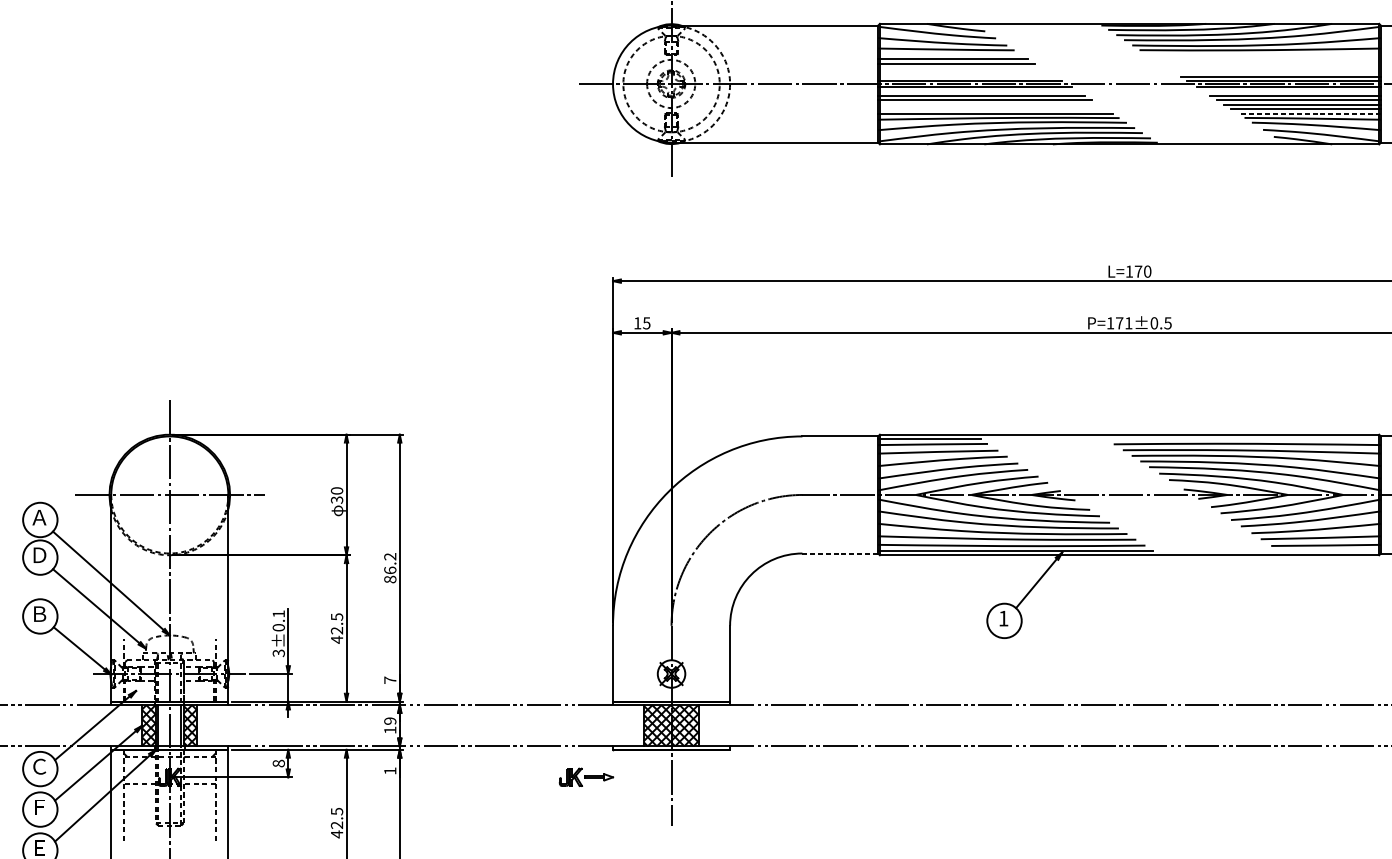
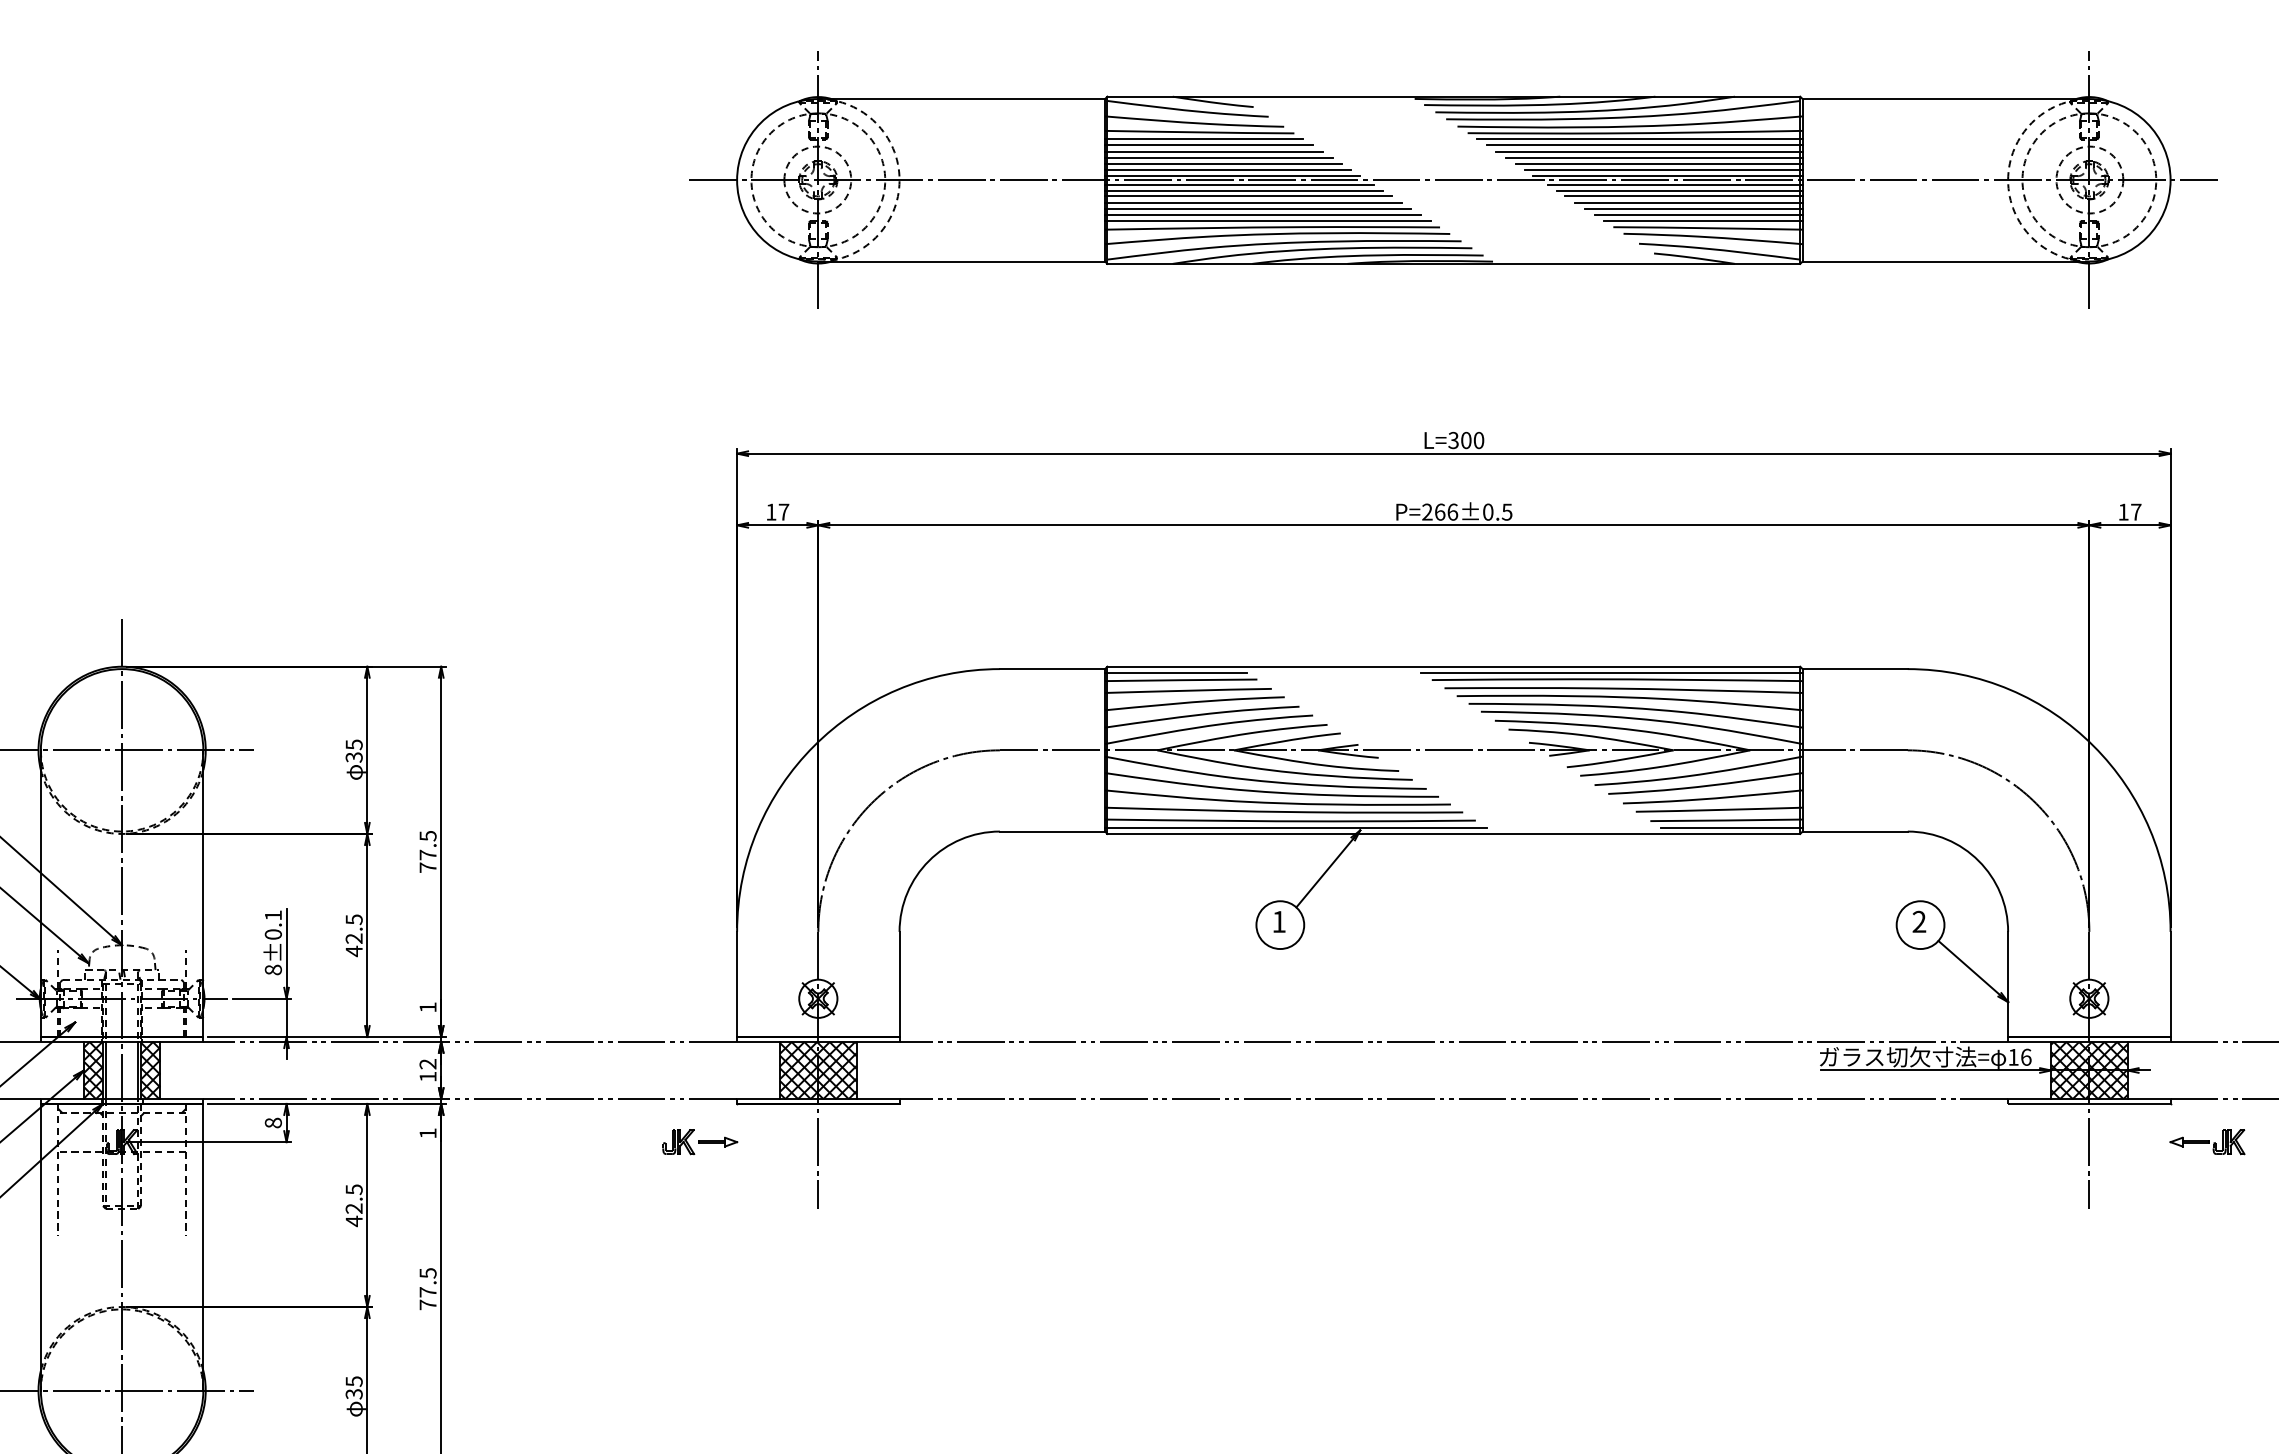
line: (949, 54) -> (1204, 139), added
line: (1263, 54) -> (1639, 139), added
line: (1266, 59) -> (1644, 145), added
line: (1270, 63) -> (1649, 151), added
line: (959, 68) -> (1218, 158), added
line: (1274, 68) -> (1654, 158), added
line: (963, 72) -> (1223, 164), added
line: (1277, 72) -> (1658, 164), added
line: (967, 76) -> (1228, 169), added
line: (978, 91) -> (1244, 190), added
line: (1292, 91) -> (1679, 190), added
line: (988, 104) -> (1258, 208), added
line: (992, 109) -> (1263, 215), added
line: (1309, 113) -> (1703, 221), dashed -> solid
text: (1133, 271) -> (1459, 440), L=170 -> L=300
text: (646, 322) -> (783, 511), 15 -> 17
text: (1119, 322) -> (1440, 511), P=171±0.5 -> P=266±0.5
line: (1243, 438) -> (1611, 672), added
text: (336, 490) -> (353, 744), 30 -> 35
line: (1329, 550) -> (1731, 827), added
line: (840, 553) -> (1052, 831), dashed -> solid
text: (389, 567) -> (427, 851), 86.2 -> 77.5
text: (278, 652) -> (272, 969), 3±0.1 -> 8±0.1
text: (389, 680) -> (427, 1007), 7 -> 1
text: (389, 721) -> (427, 1064), 19 -> 12

